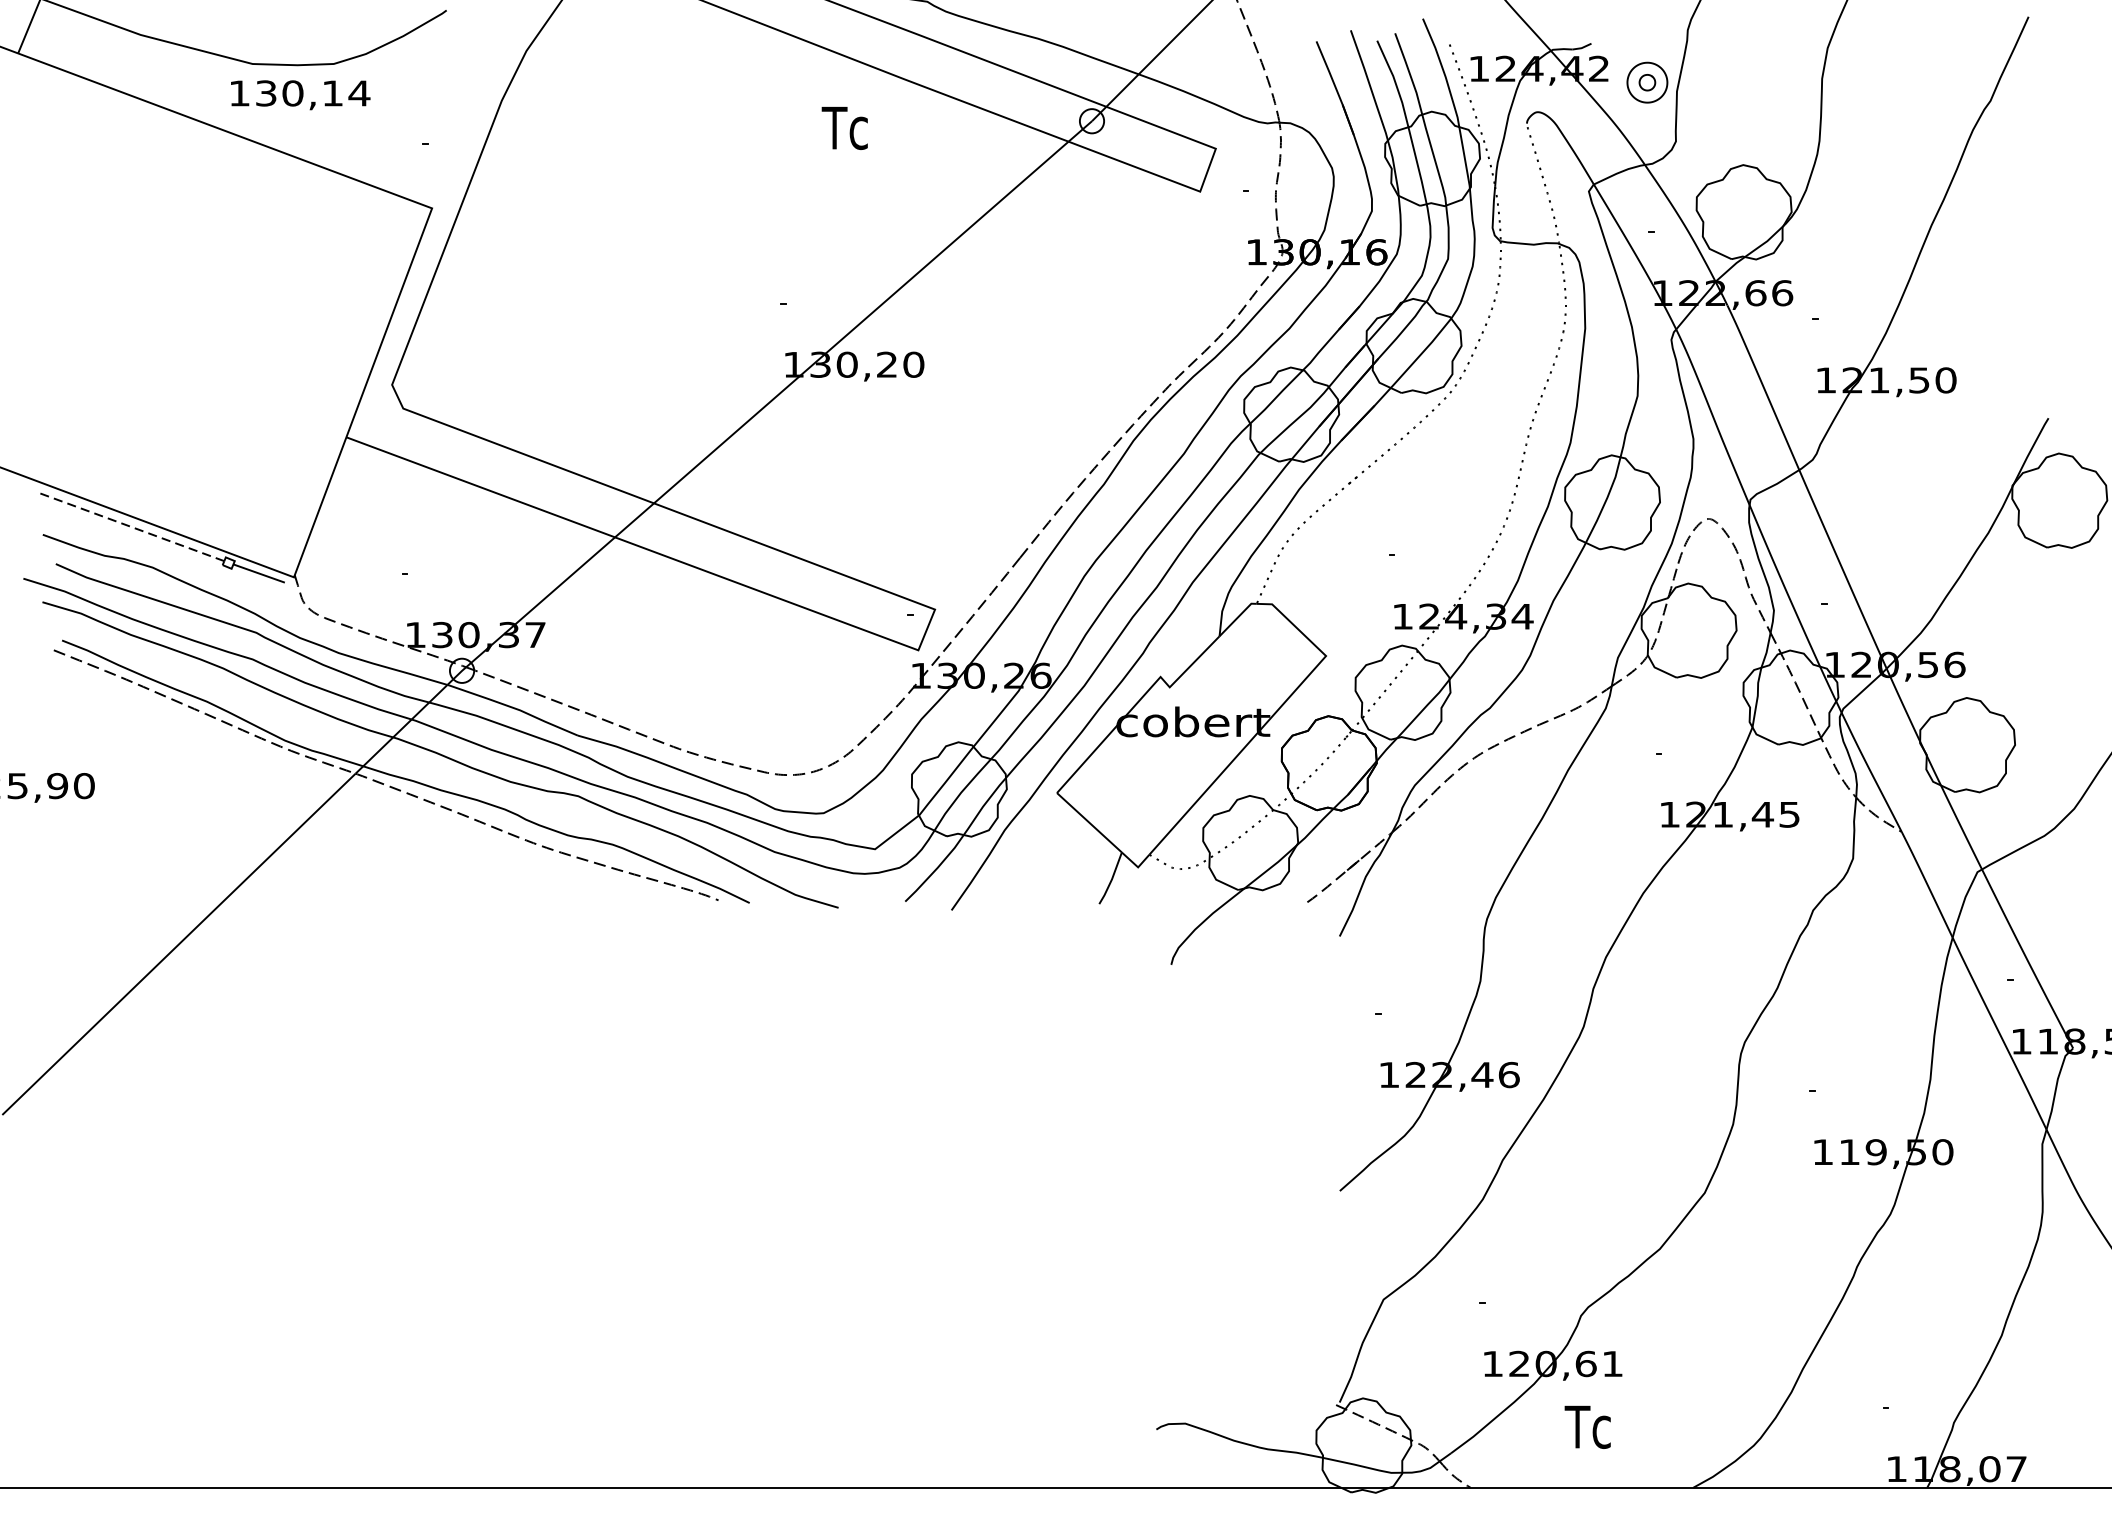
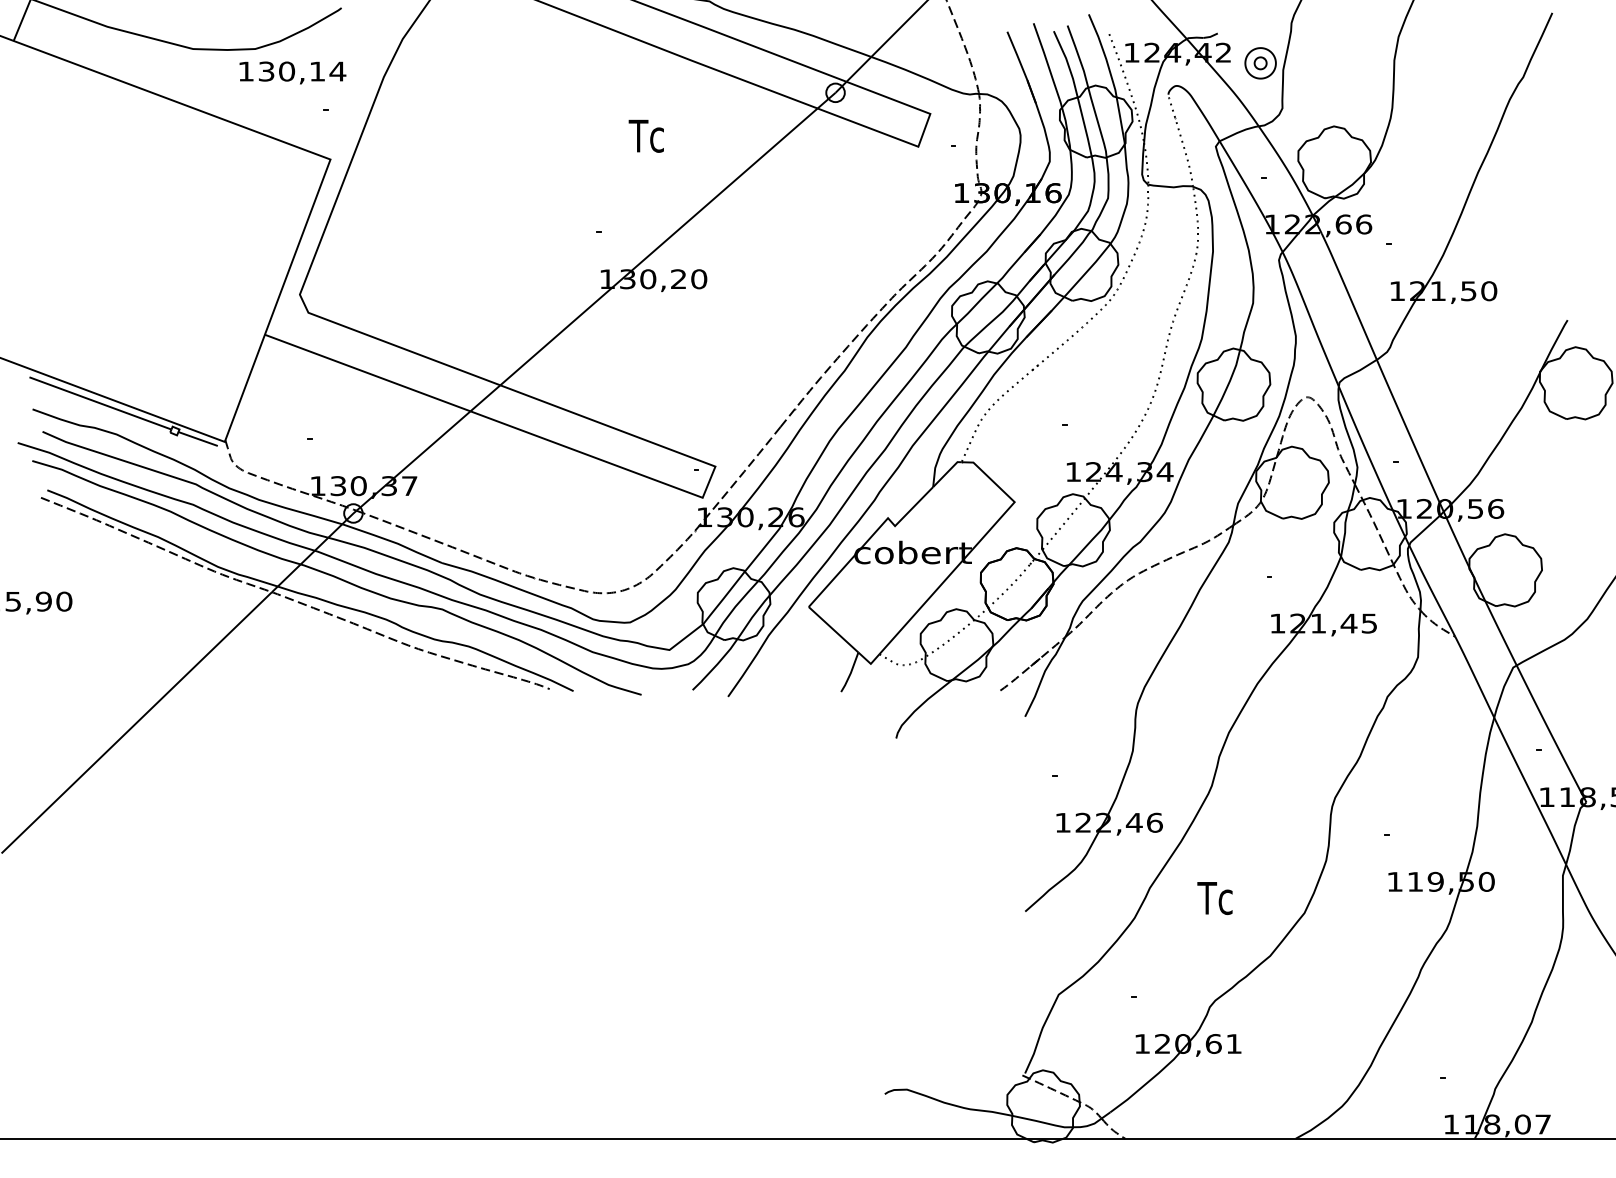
text: (300, 94) -> (292, 72), moved
text: (843, 127) -> (645, 135), moved
line: (131, 527) -> (100, 403), dashed -> solid
text: (1587, 1427) -> (1214, 898), moved

